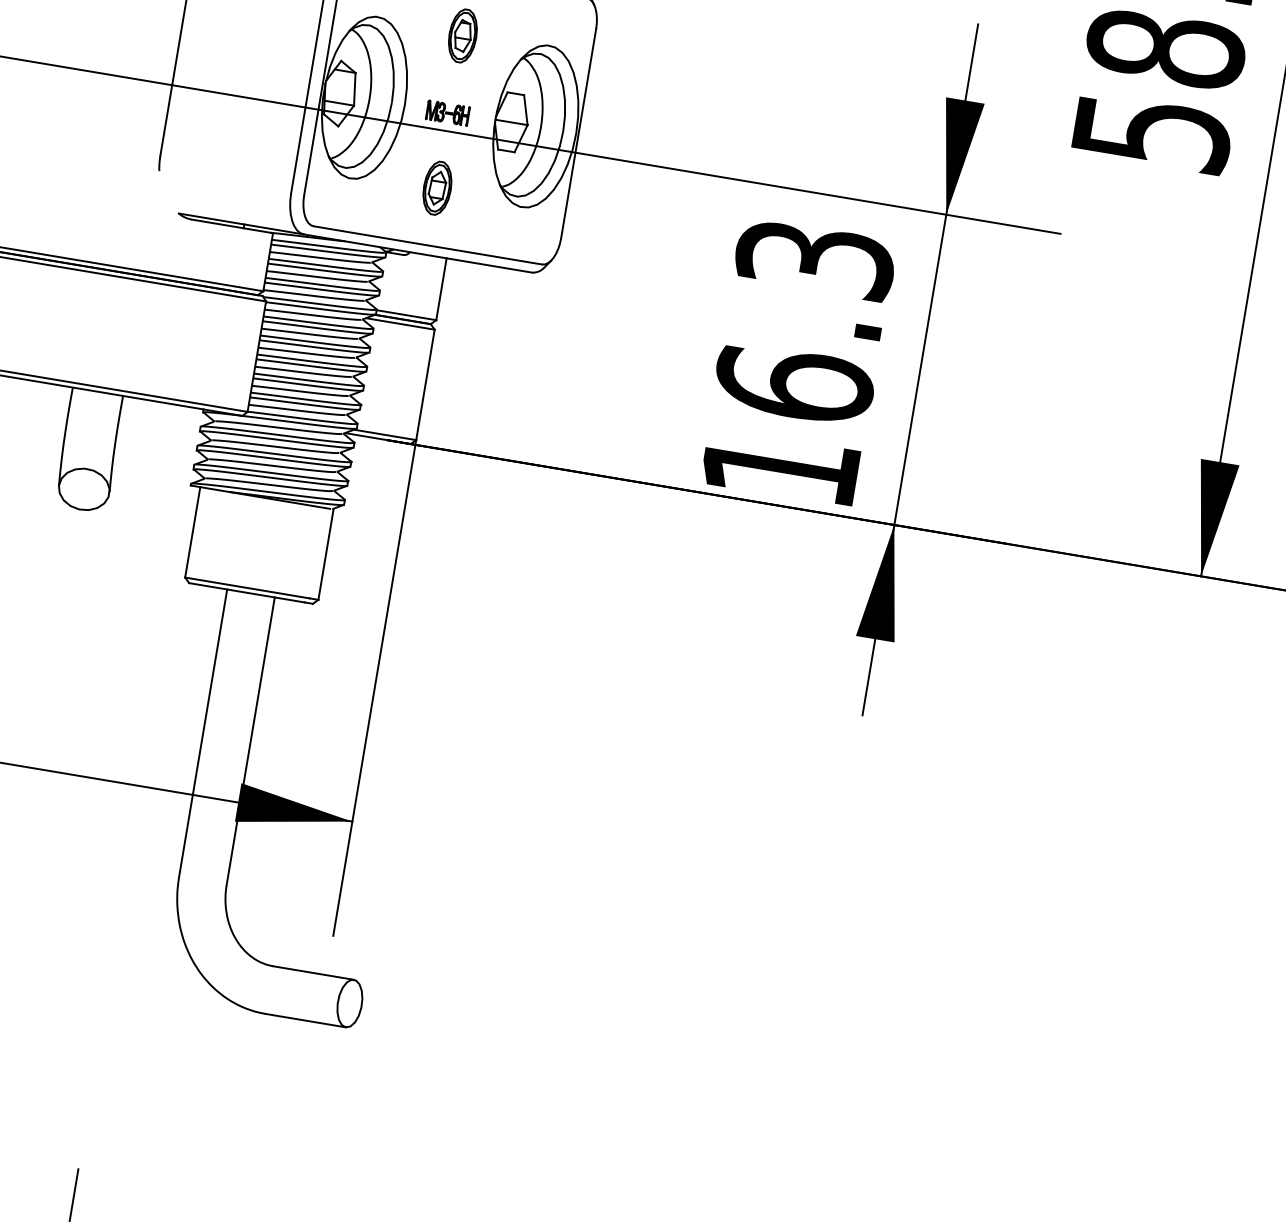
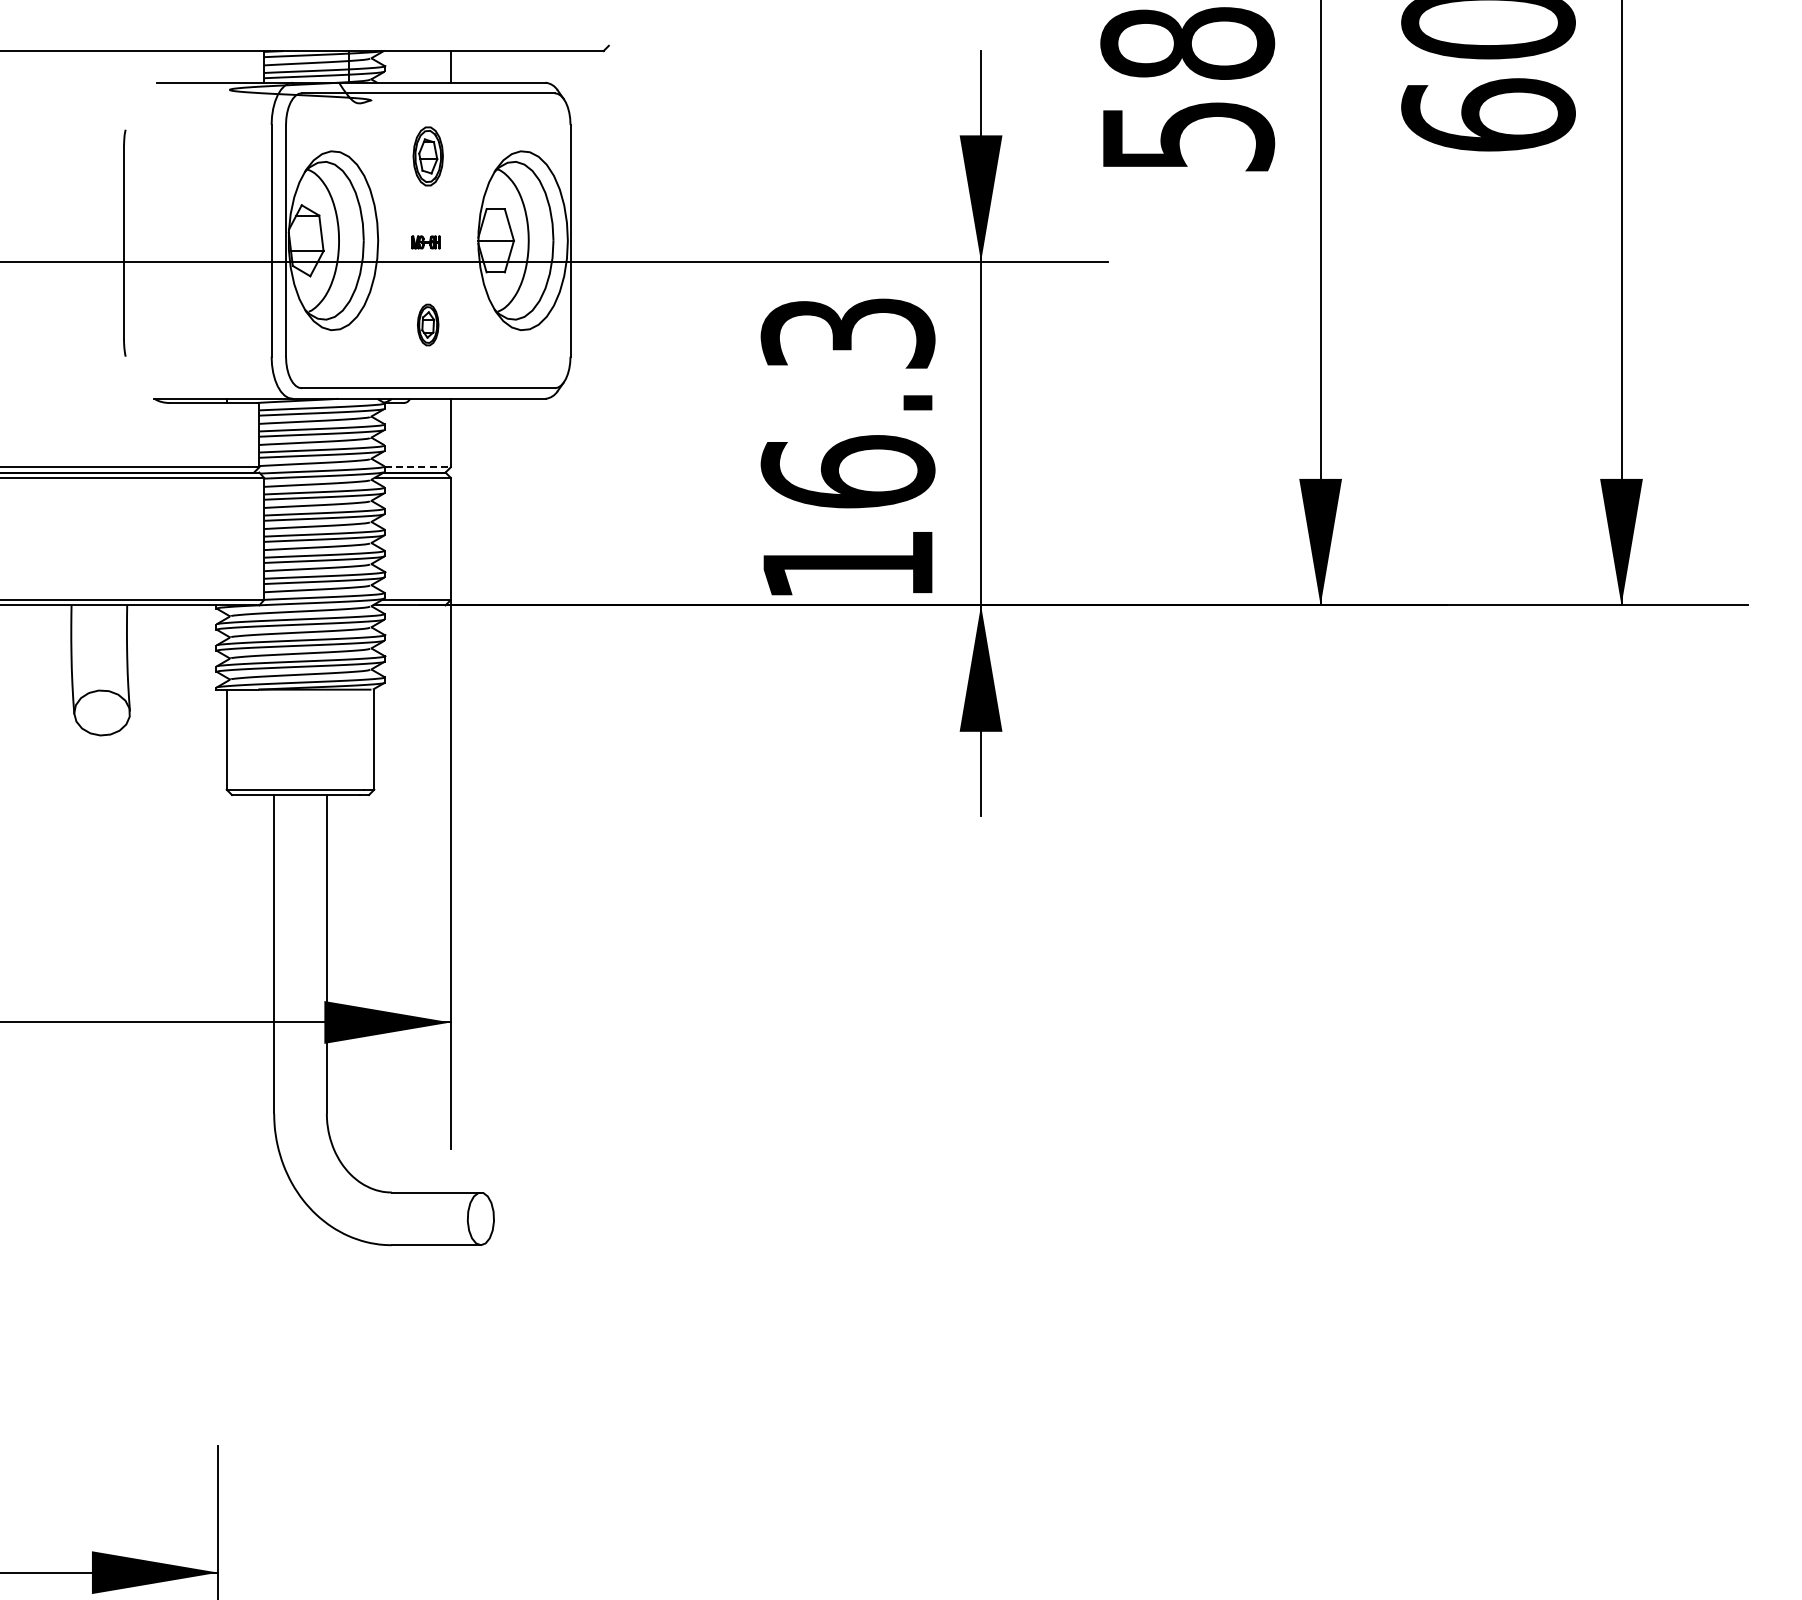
part: (447, 113) -> (425, 242), size x0.6
part: (436, 187) -> (427, 324), size x0.7
line: (406, 315) -> (417, 467), solid -> dashed

